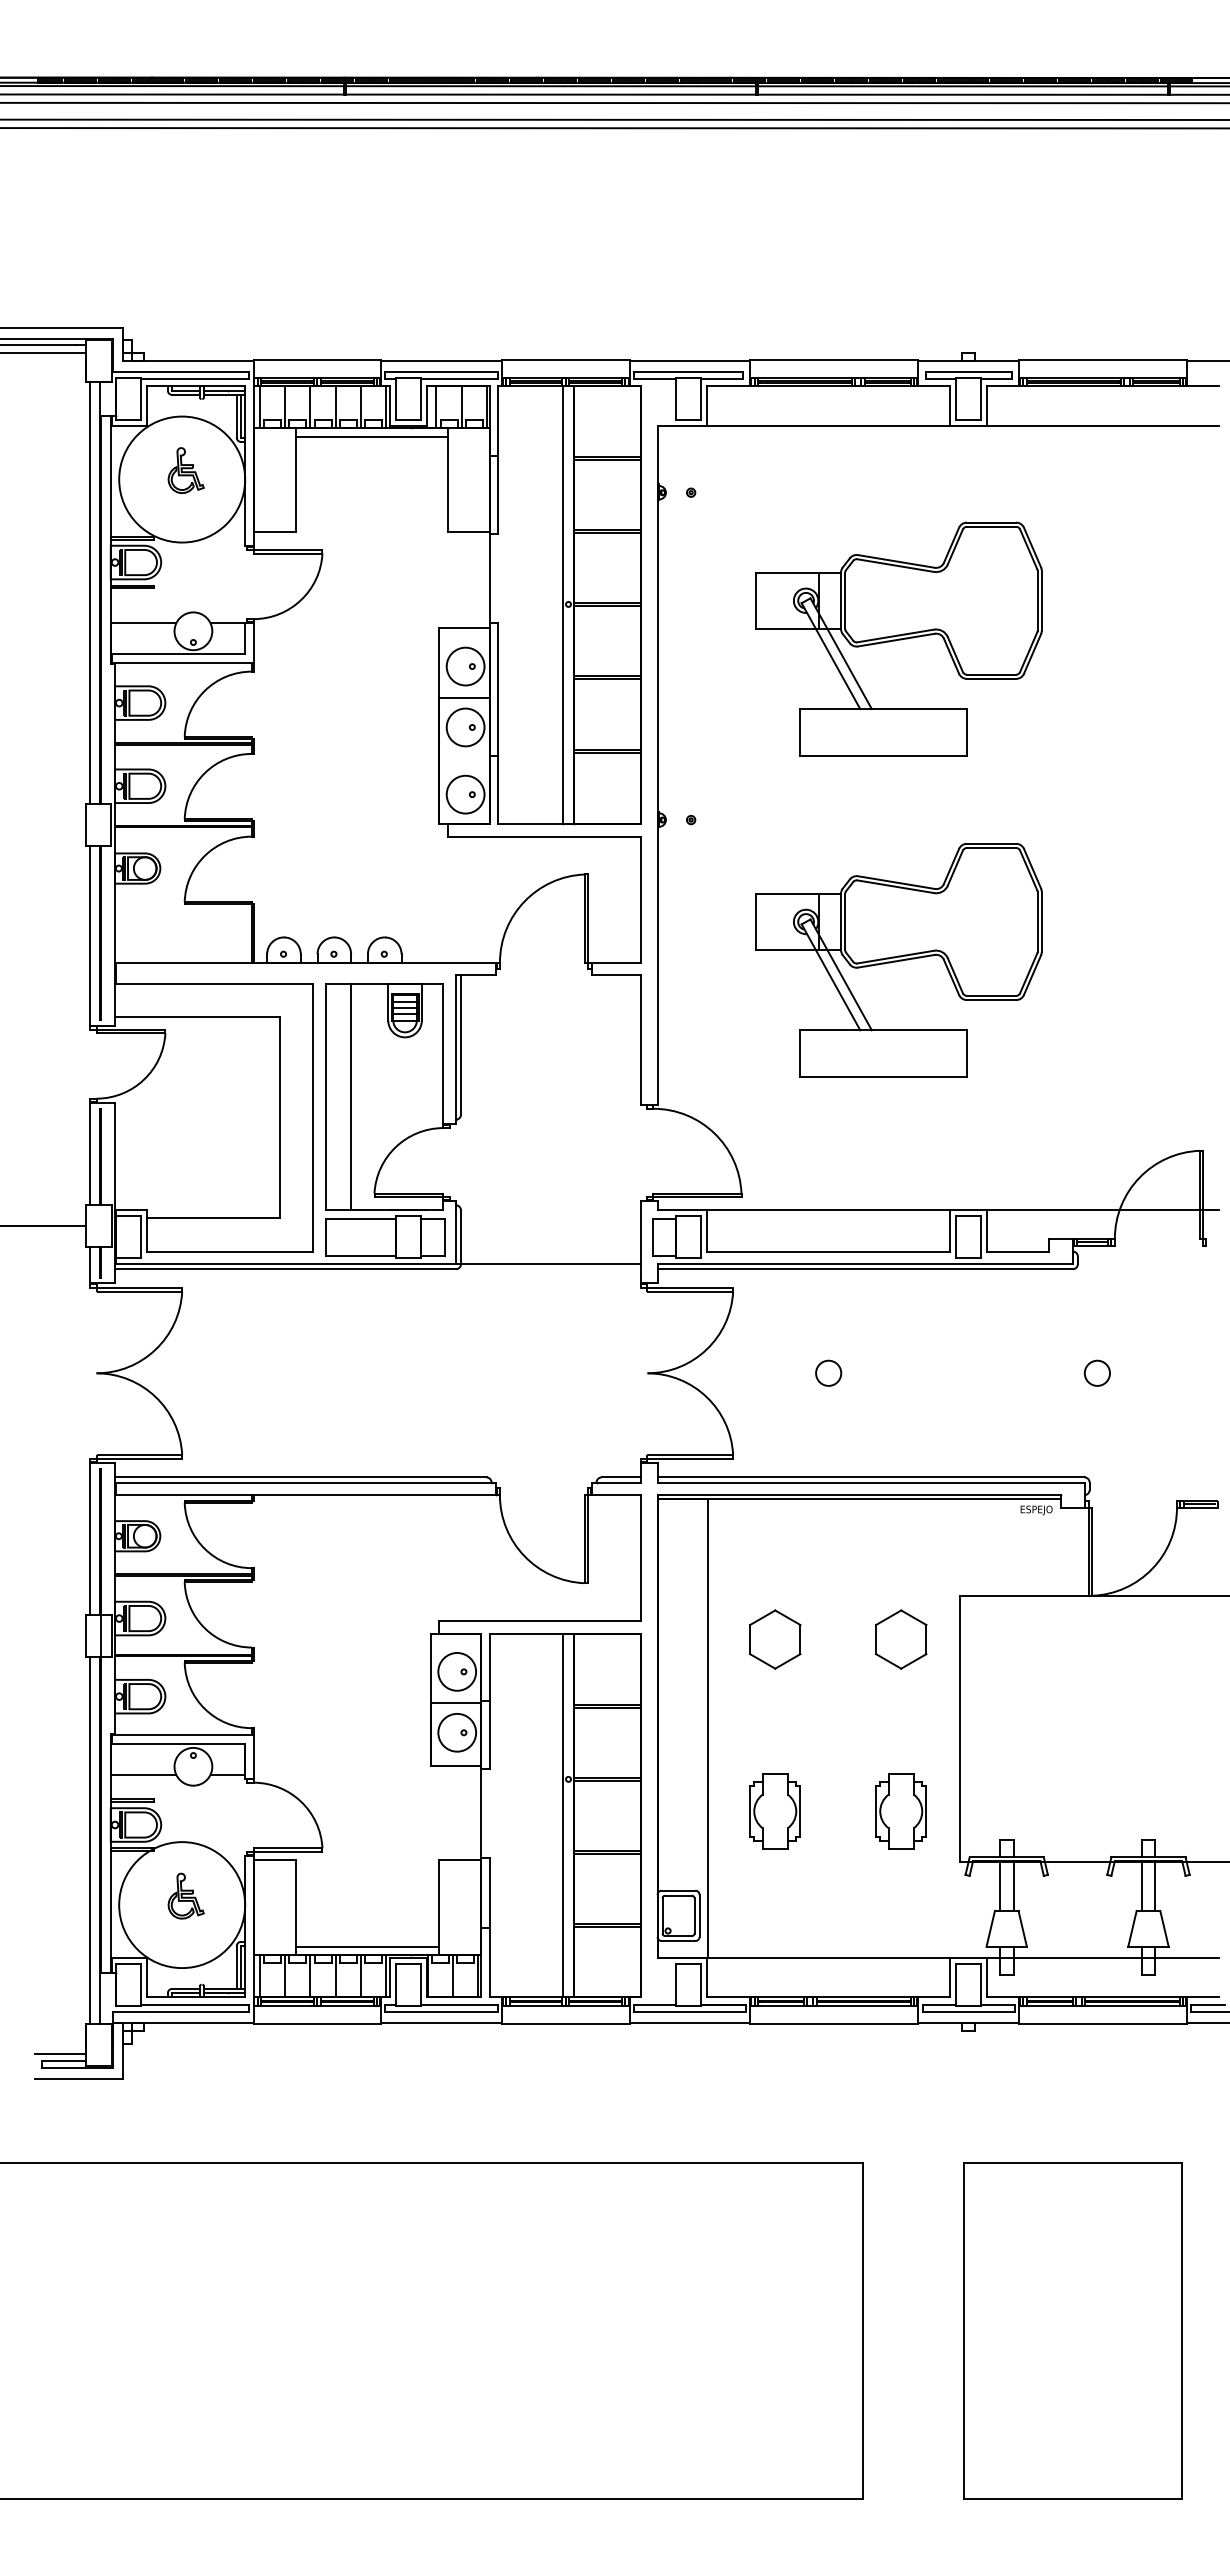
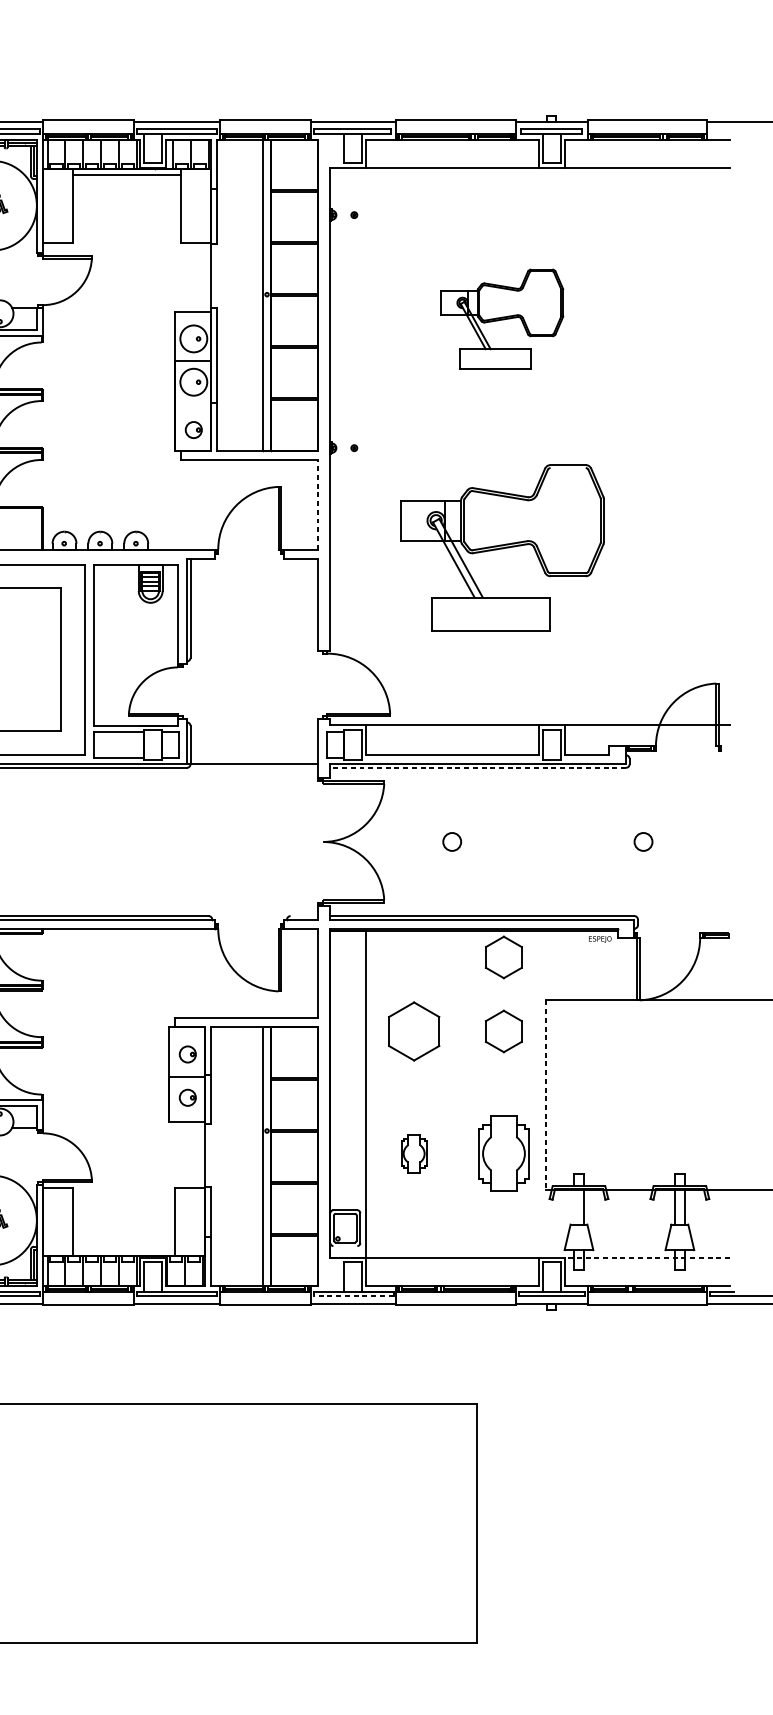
part: (898, 638) -> (501, 318), size x0.6
circle: (465, 794) -> (193, 429), size x0.6
line: (991, 848) -> (568, 468), removed
line: (640, 899) -> (318, 504), solid -> dashed
line: (351, 1096) -> (112, 644), removed
line: (865, 1269) -> (478, 768), solid -> dashed
line: (620, 1477) -> (304, 916), removed
part: (901, 1535) -> (504, 957), added
part: (775, 1639) -> (414, 1031), size x1.4
circle: (457, 1671) -> (188, 1054), size x0.6
line: (960, 1729) -> (546, 1095), solid -> dashed
circle: (457, 1732) -> (188, 1097), size x0.6
part: (774, 1811) -> (413, 1153), size x0.7
part: (900, 1811) -> (503, 1153), size x1.4
line: (999, 1885) -> (573, 1206), removed
line: (678, 1941) -> (345, 1246), removed
line: (367, 1946) -> (123, 1249), removed
line: (1103, 1957) -> (647, 1257), solid -> dashed
line: (689, 2011) -> (353, 1296), solid -> dashed
part: (1072, 2330) -> (625, 1523), removed

